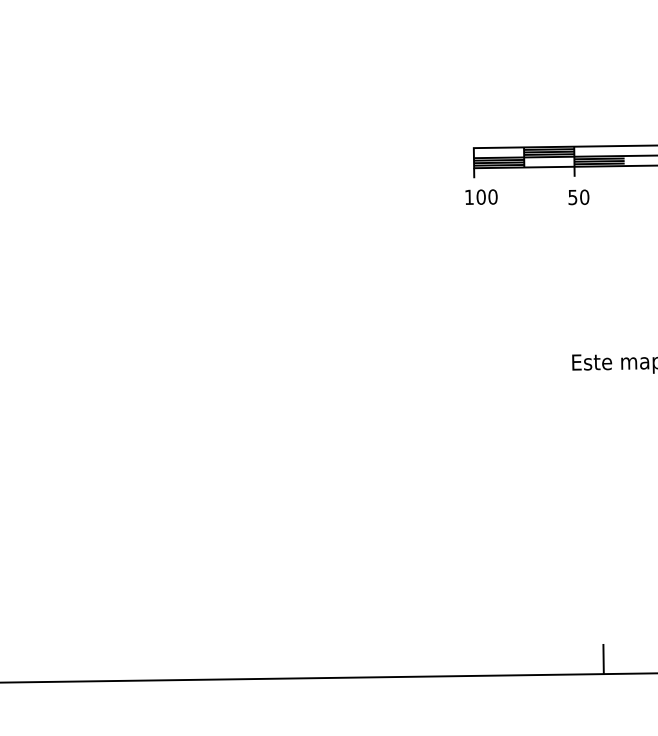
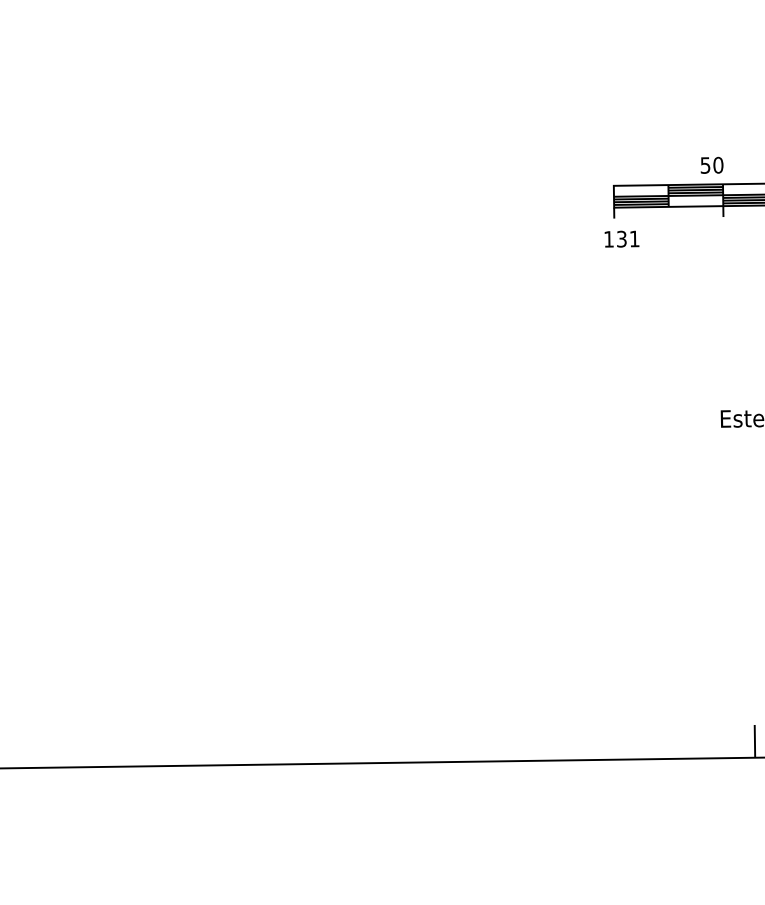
text: (486, 196) -> (627, 238), 100 -> 131
text: (578, 196) -> (711, 164), moved

